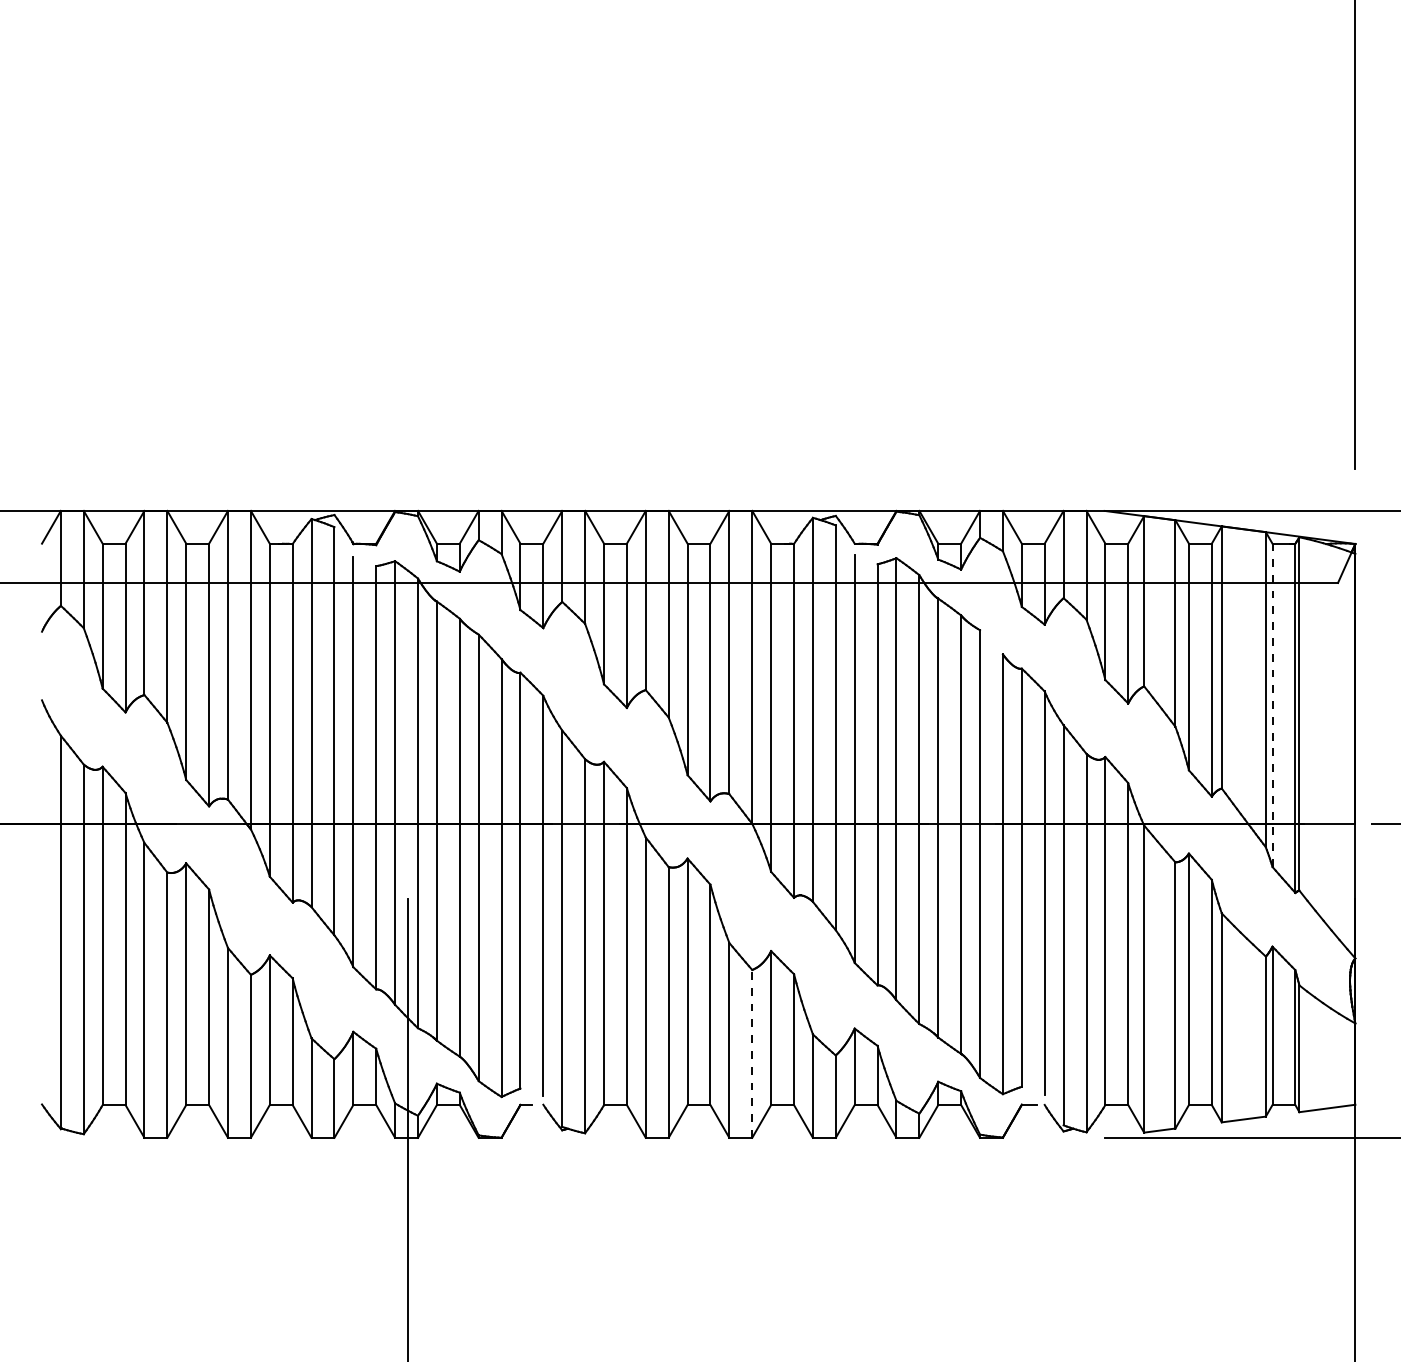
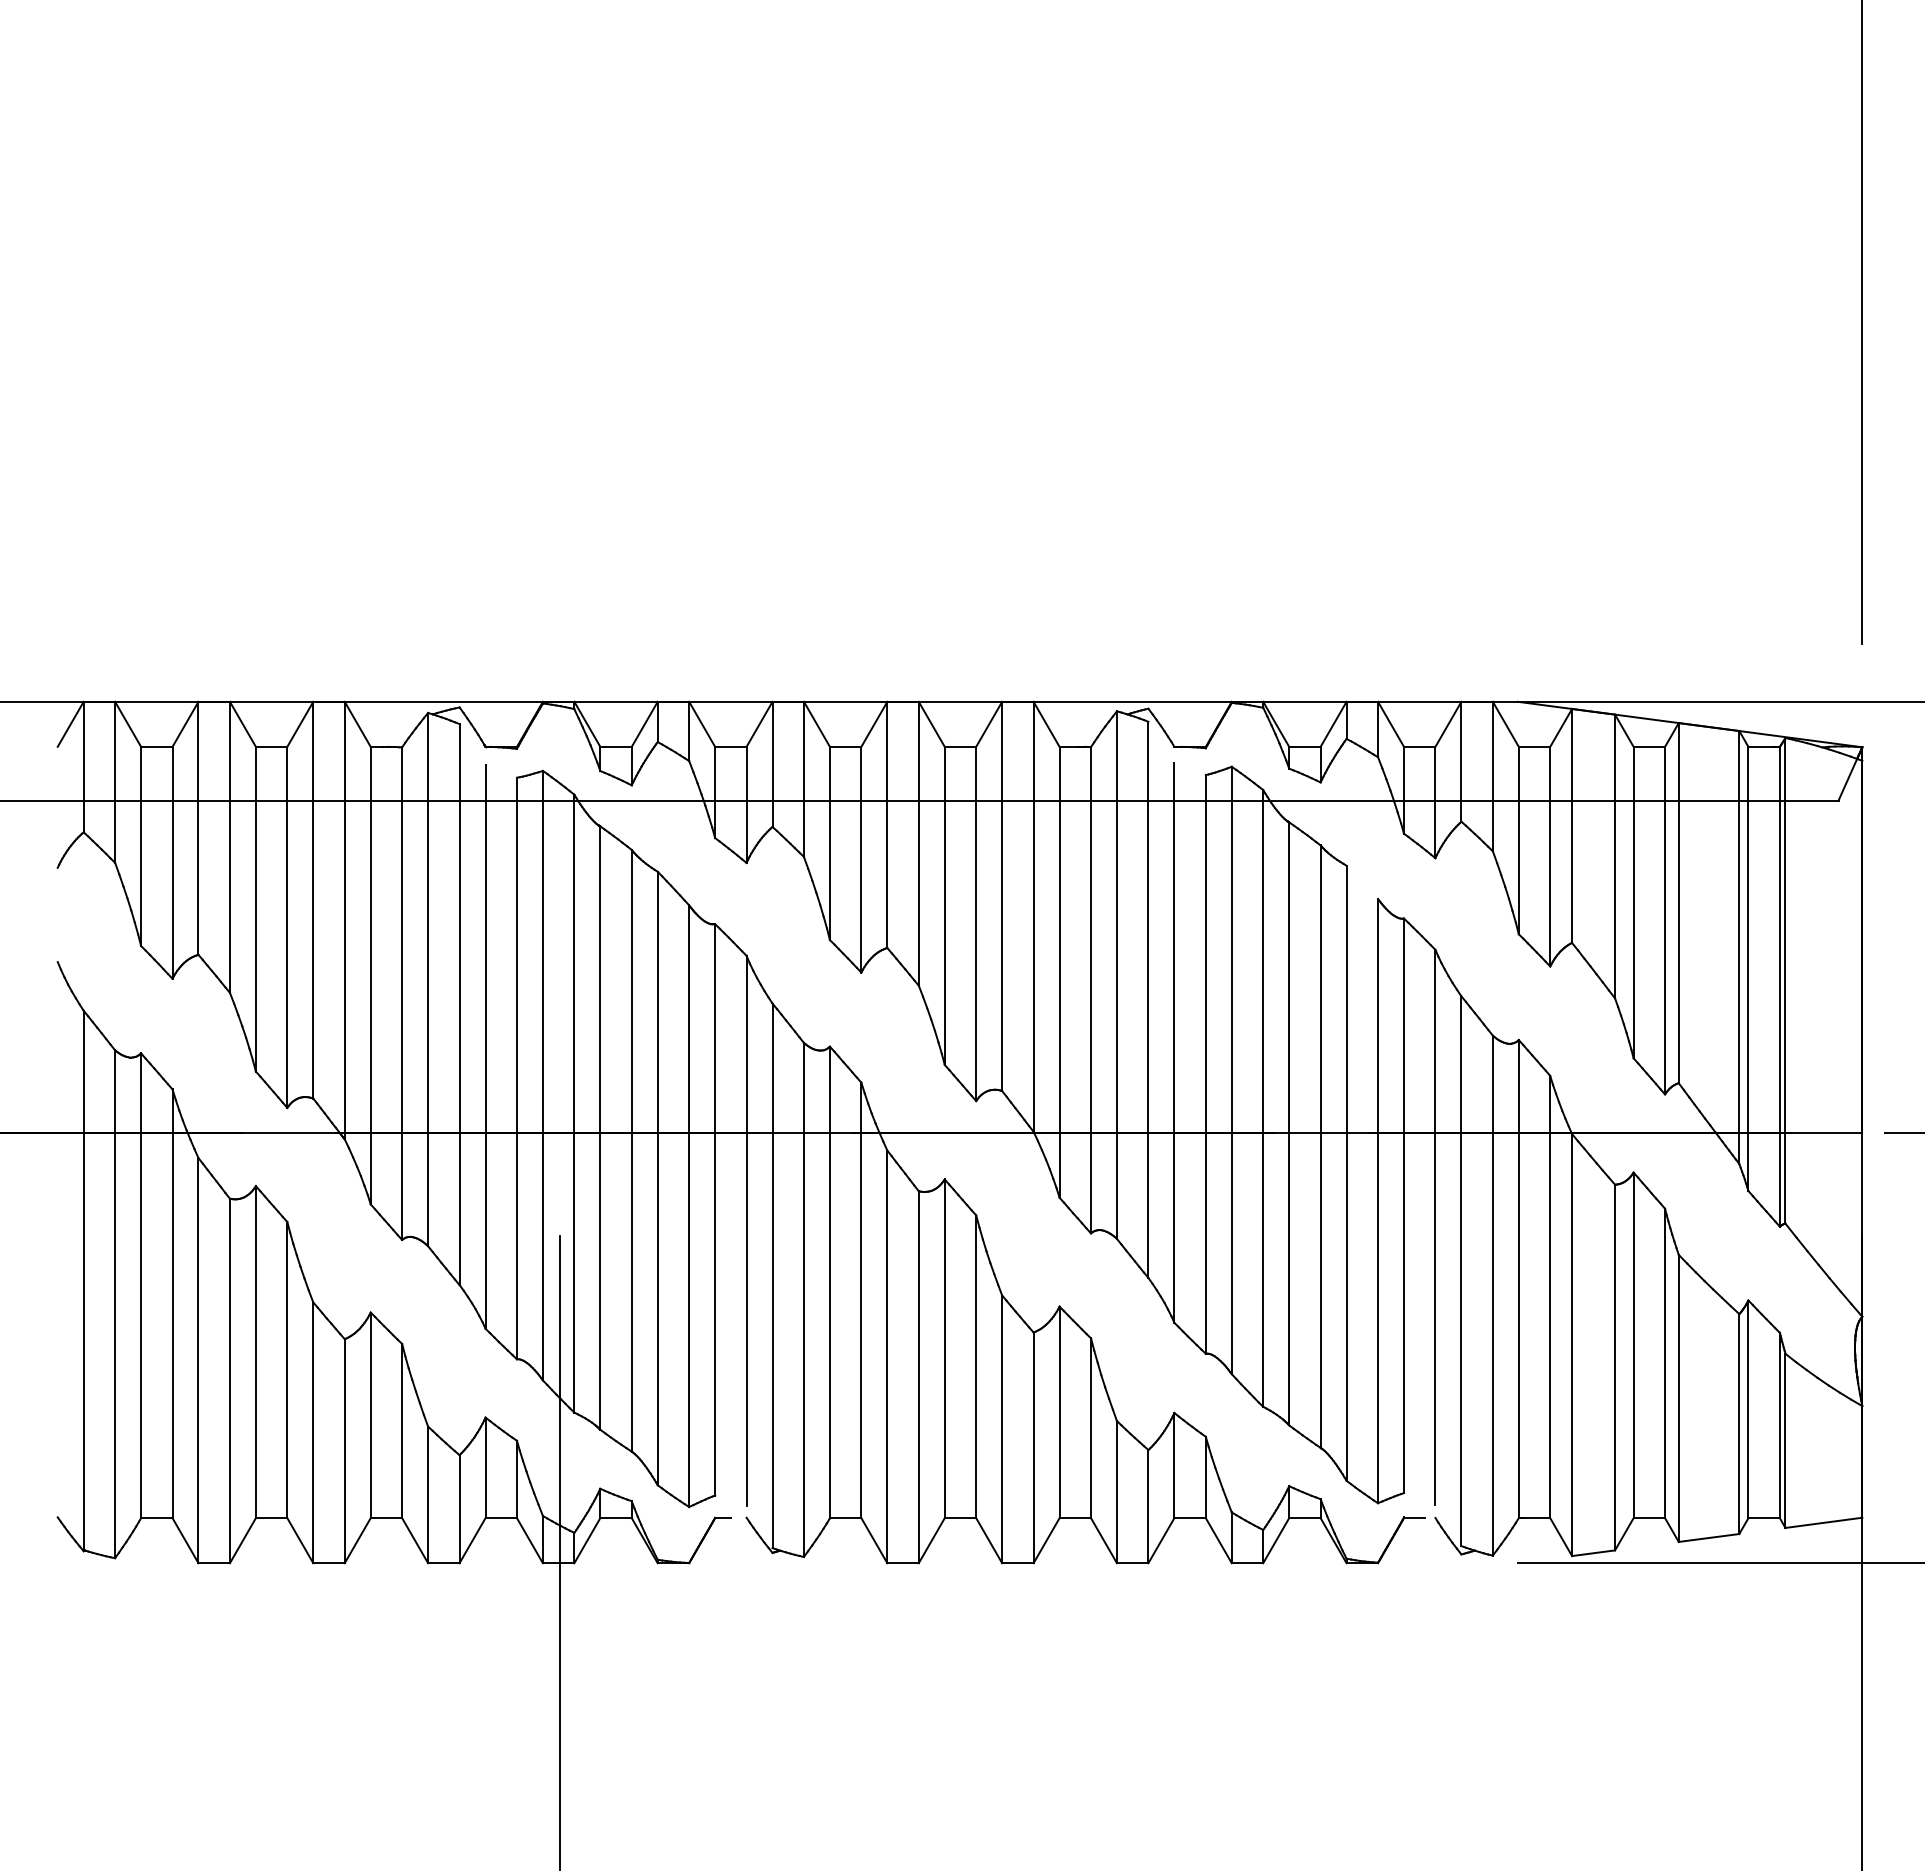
line: (1272, 705) -> (1748, 968), dashed -> solid
line: (752, 1053) -> (1033, 1447), dashed -> solid

